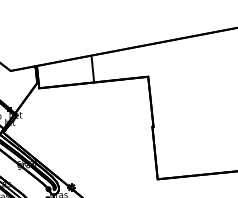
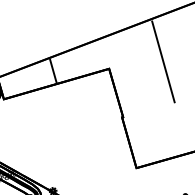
line: (202, 79) -> (163, 62), added

